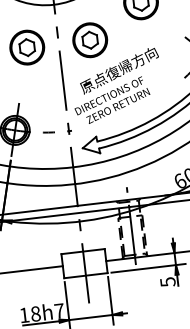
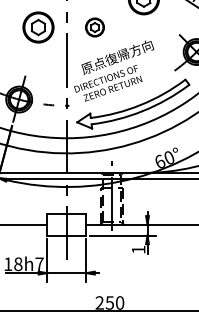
part: (89, 40) -> (94, 27), size x0.6
text: (167, 281) -> (138, 249), 5 -> 1

